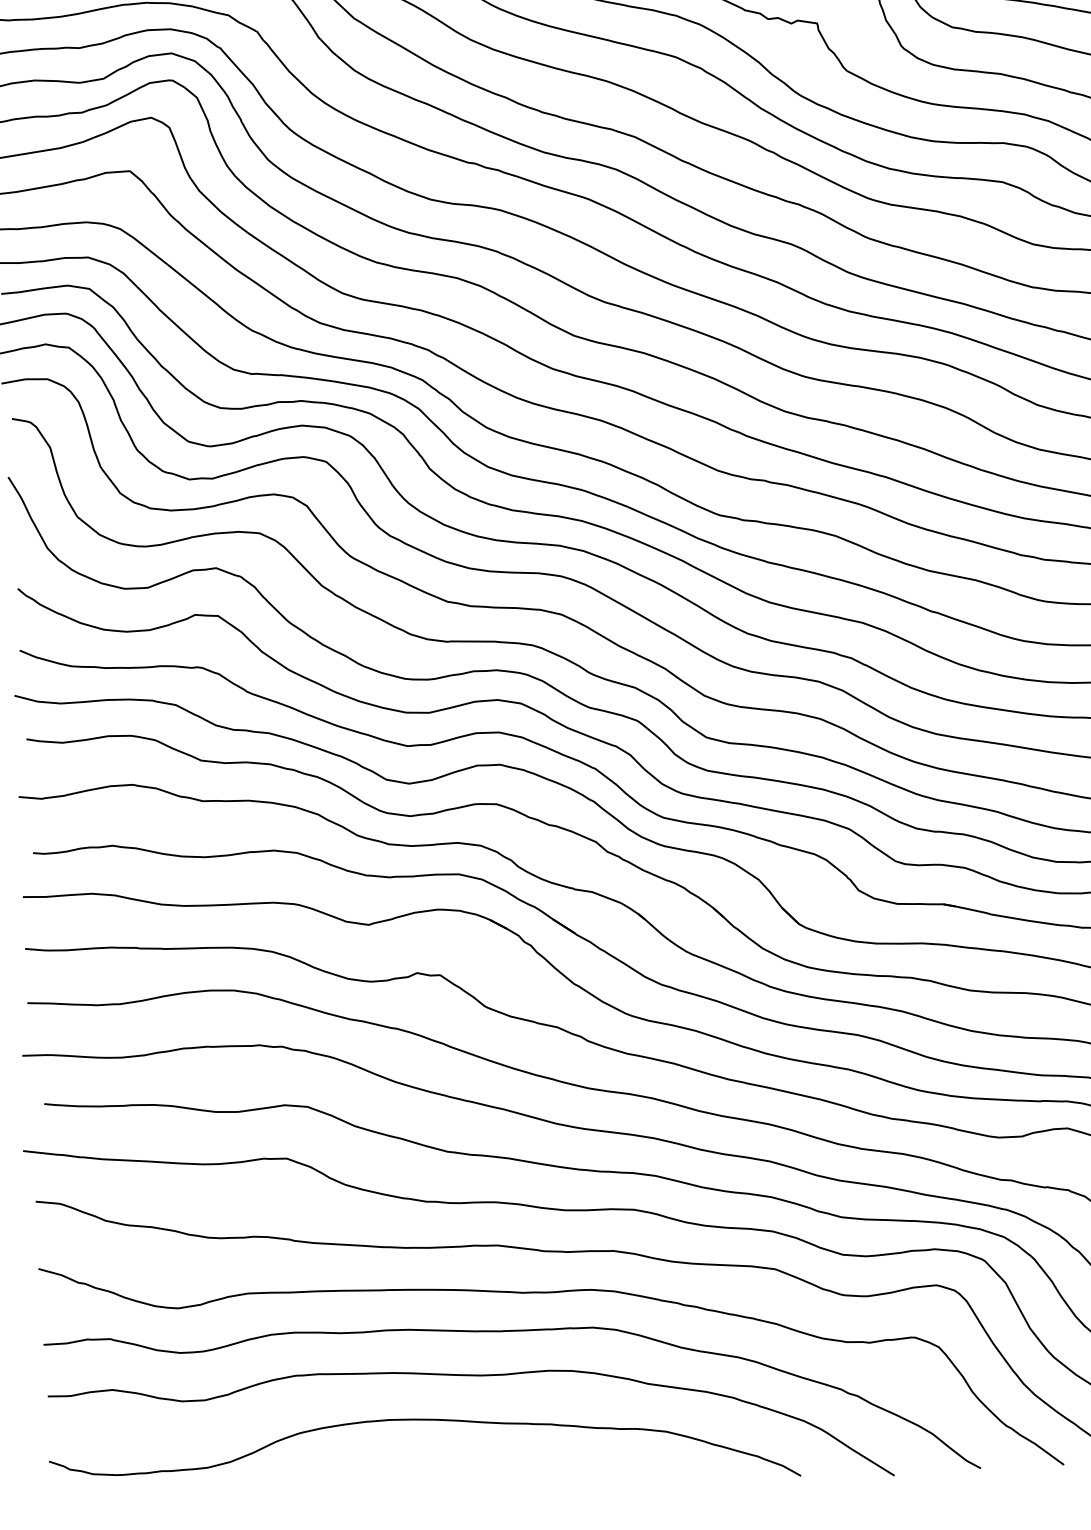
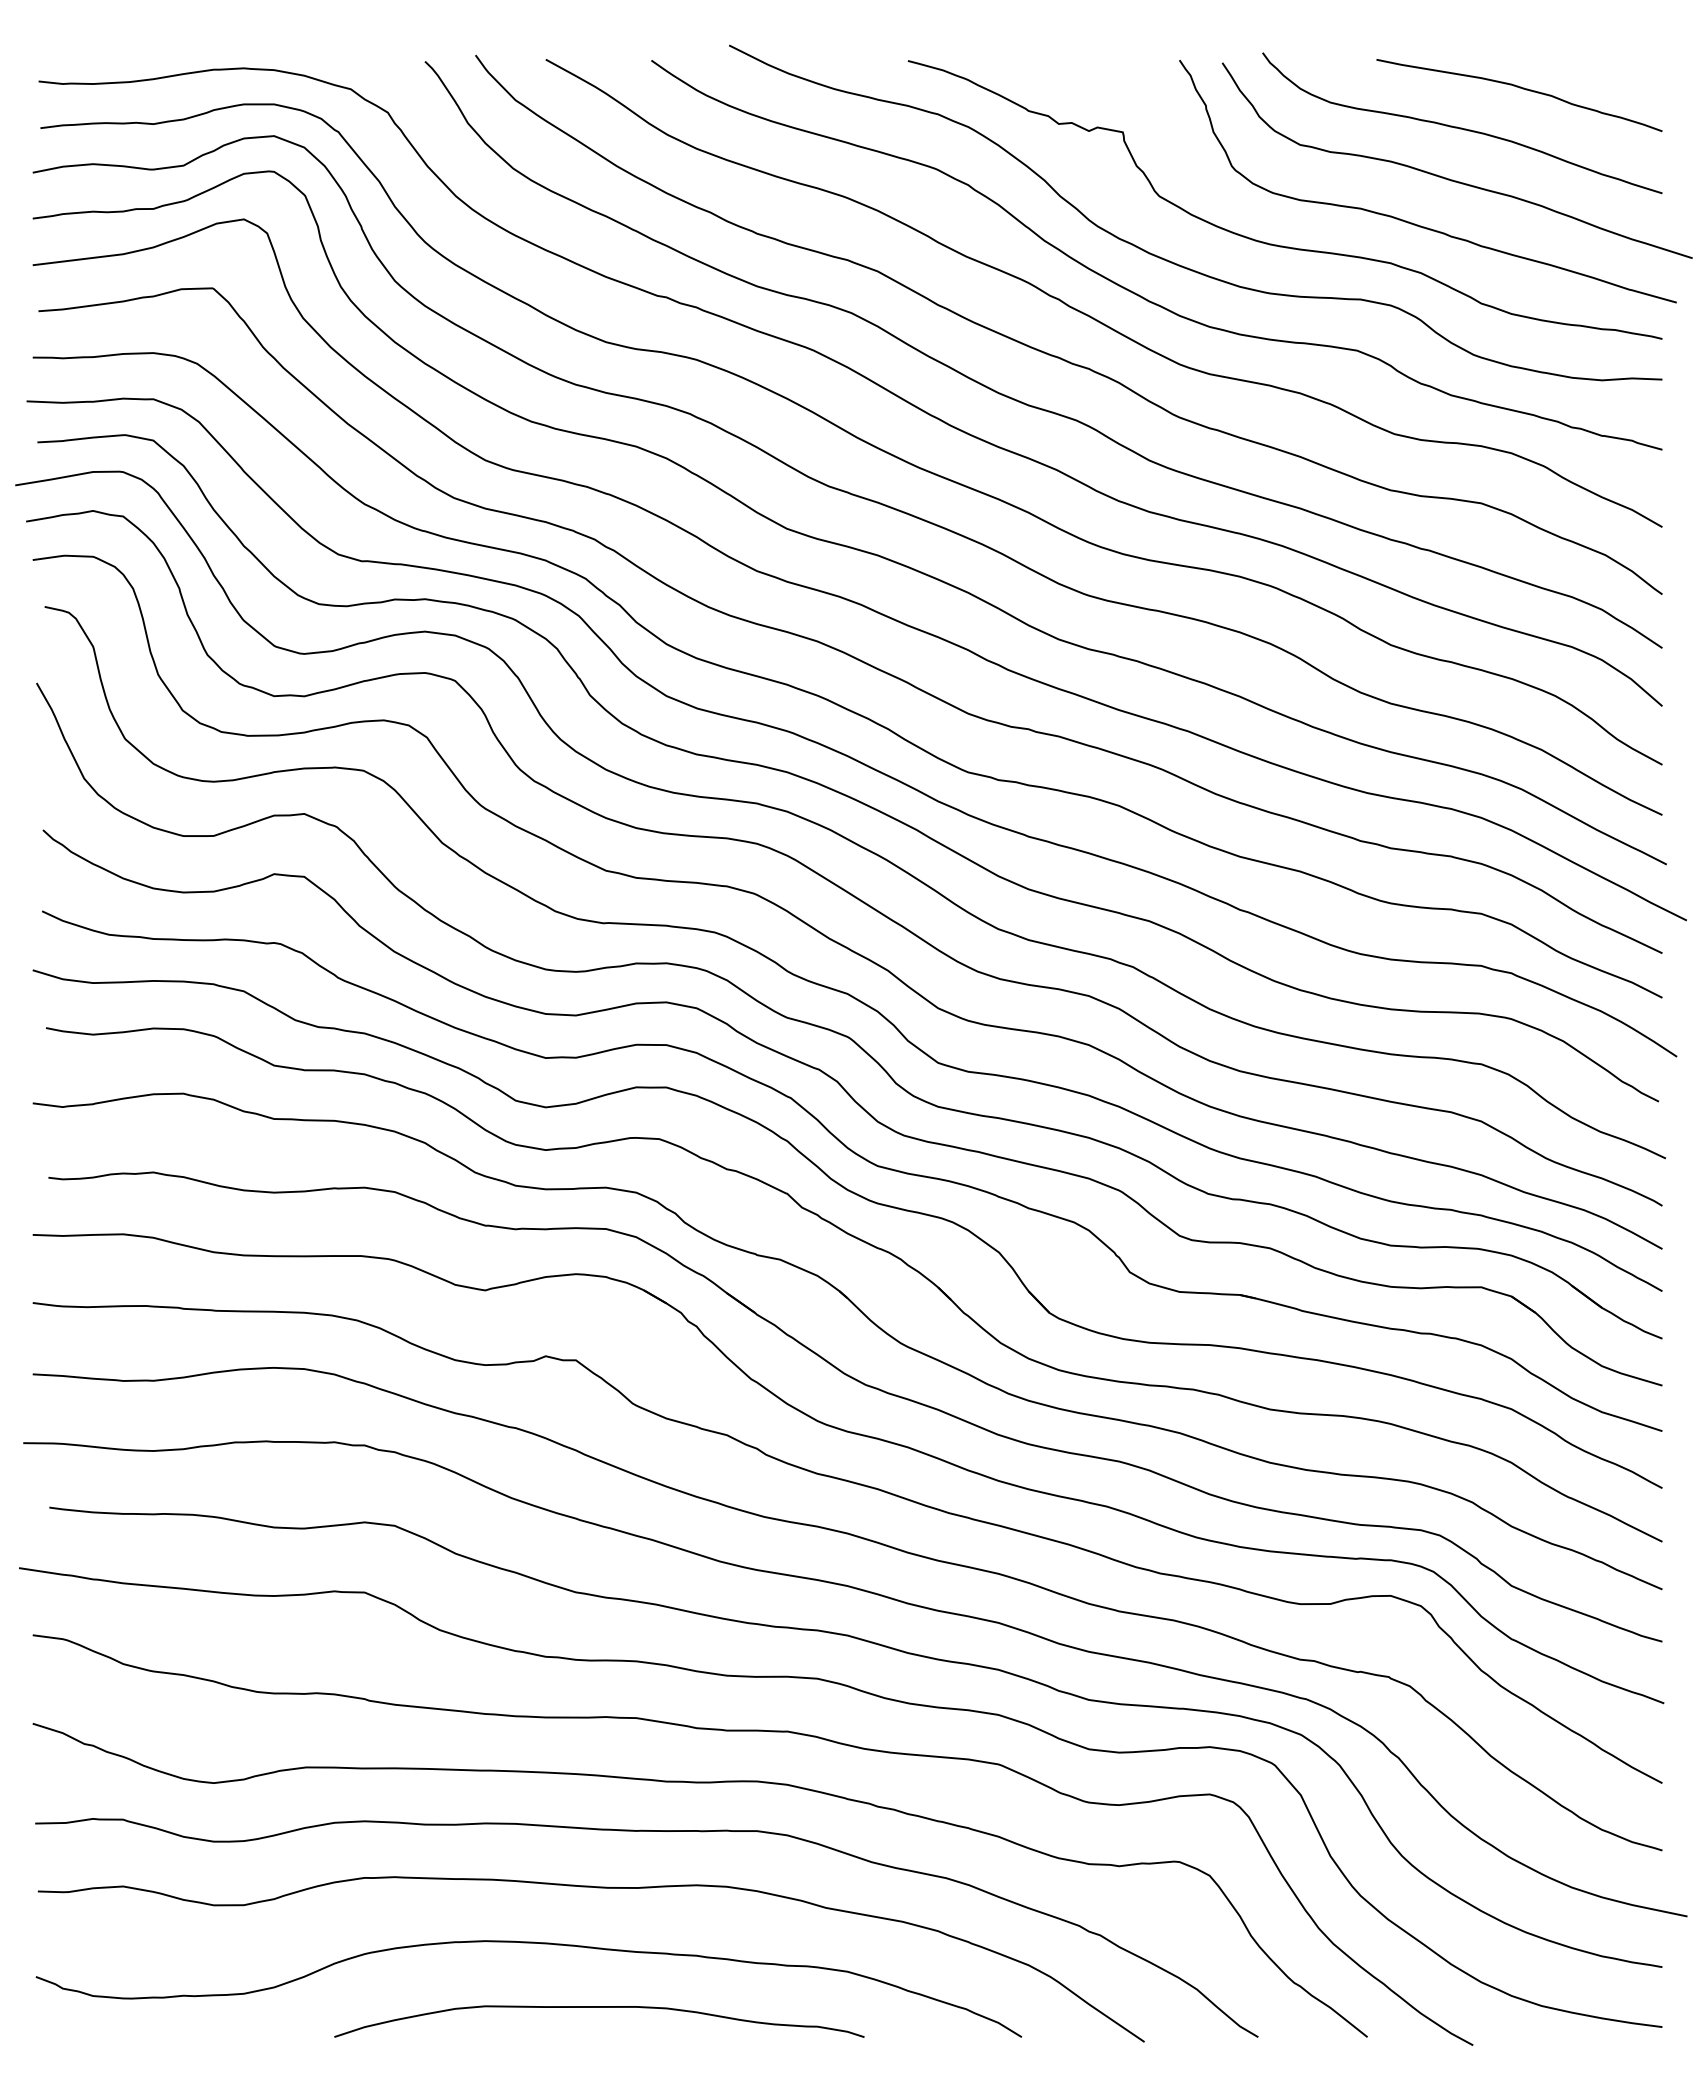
curve: (478, 1466) -> (599, 2007), added

